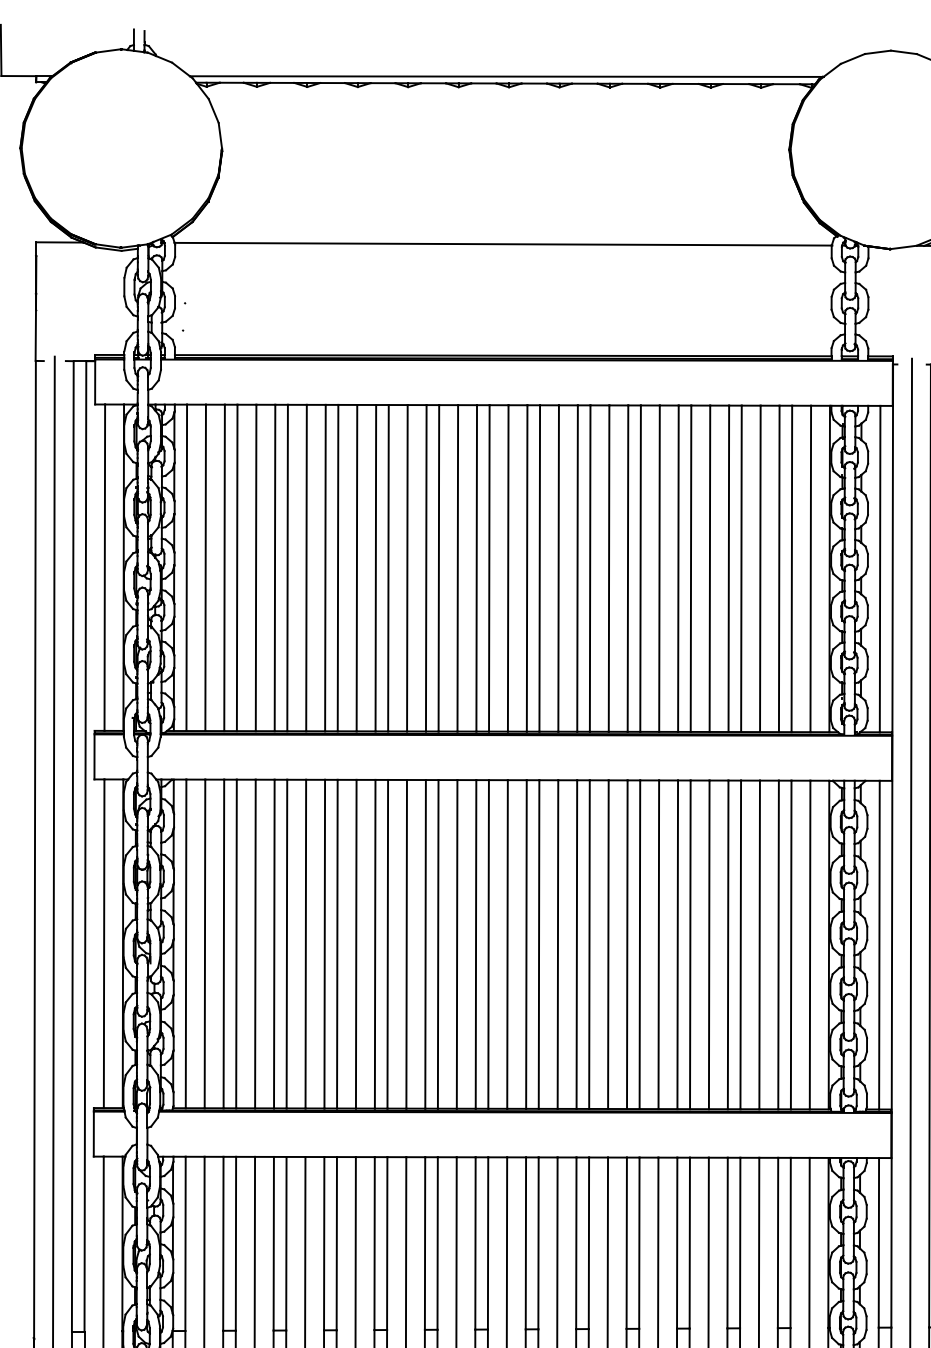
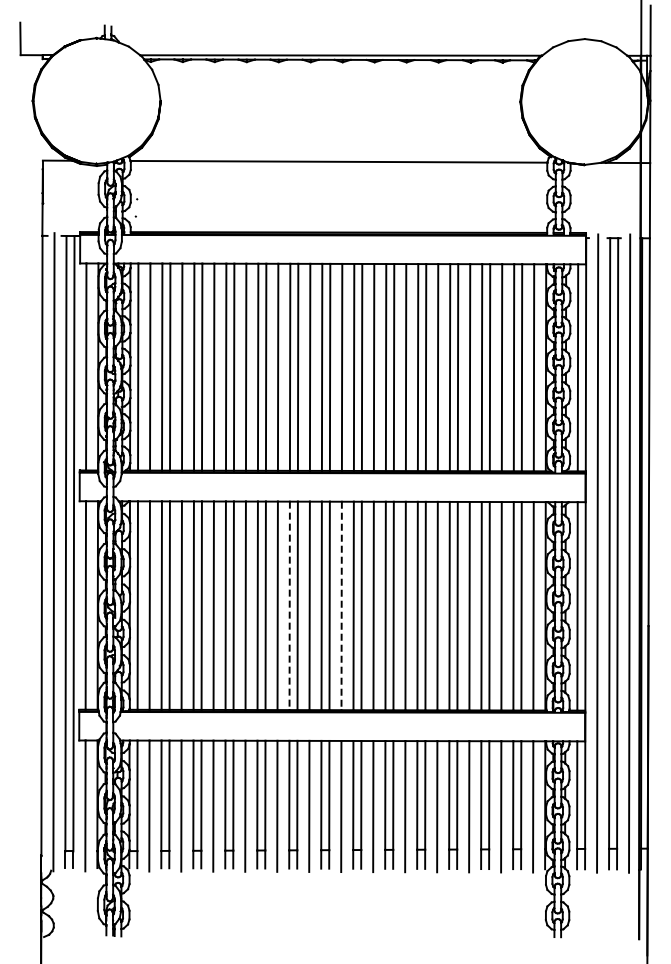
line: (425, 945) -> (289, 606), solid -> dashed
line: (507, 945) -> (341, 606), solid -> dashed

